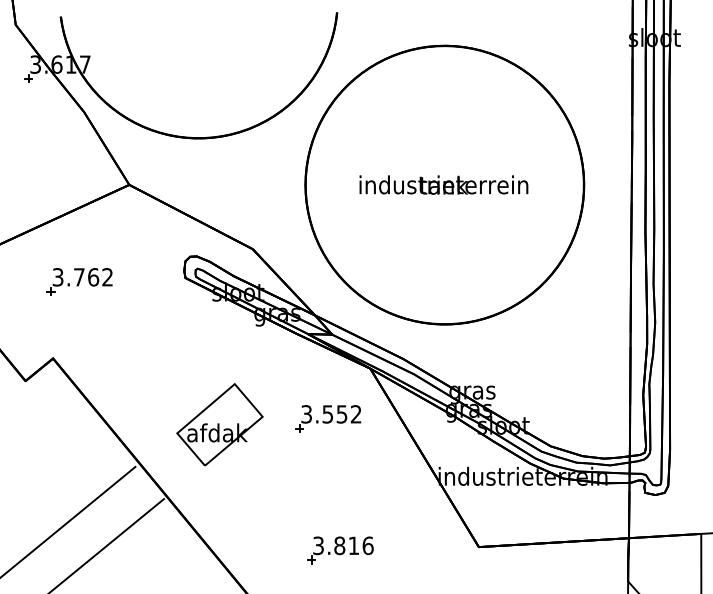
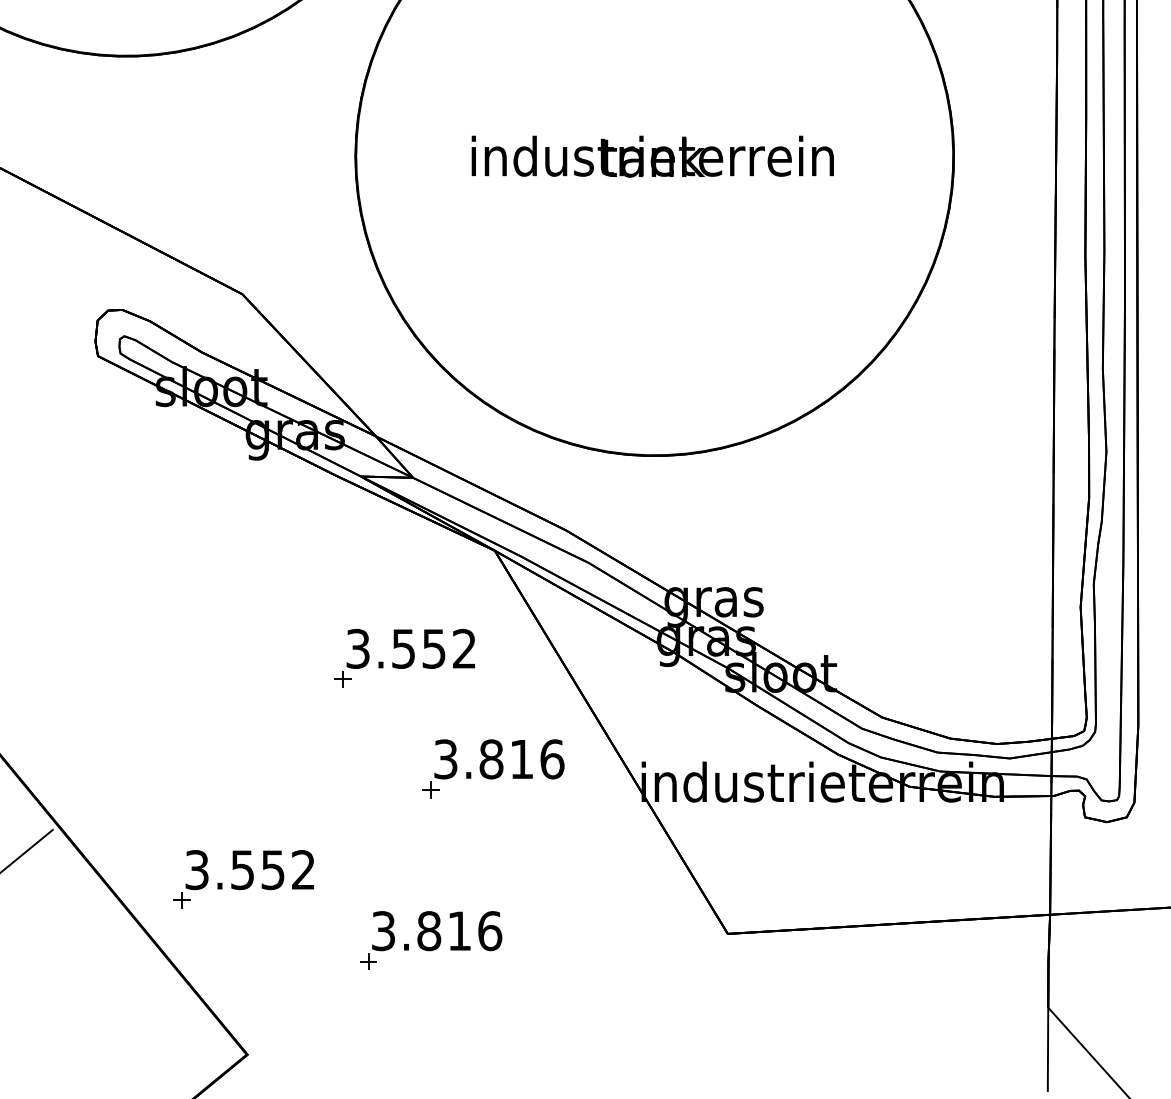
part: (219, 424) -> (170, 670), removed
part: (369, 470) -> (493, 769), added
part: (253, 521) -> (243, 878), added

